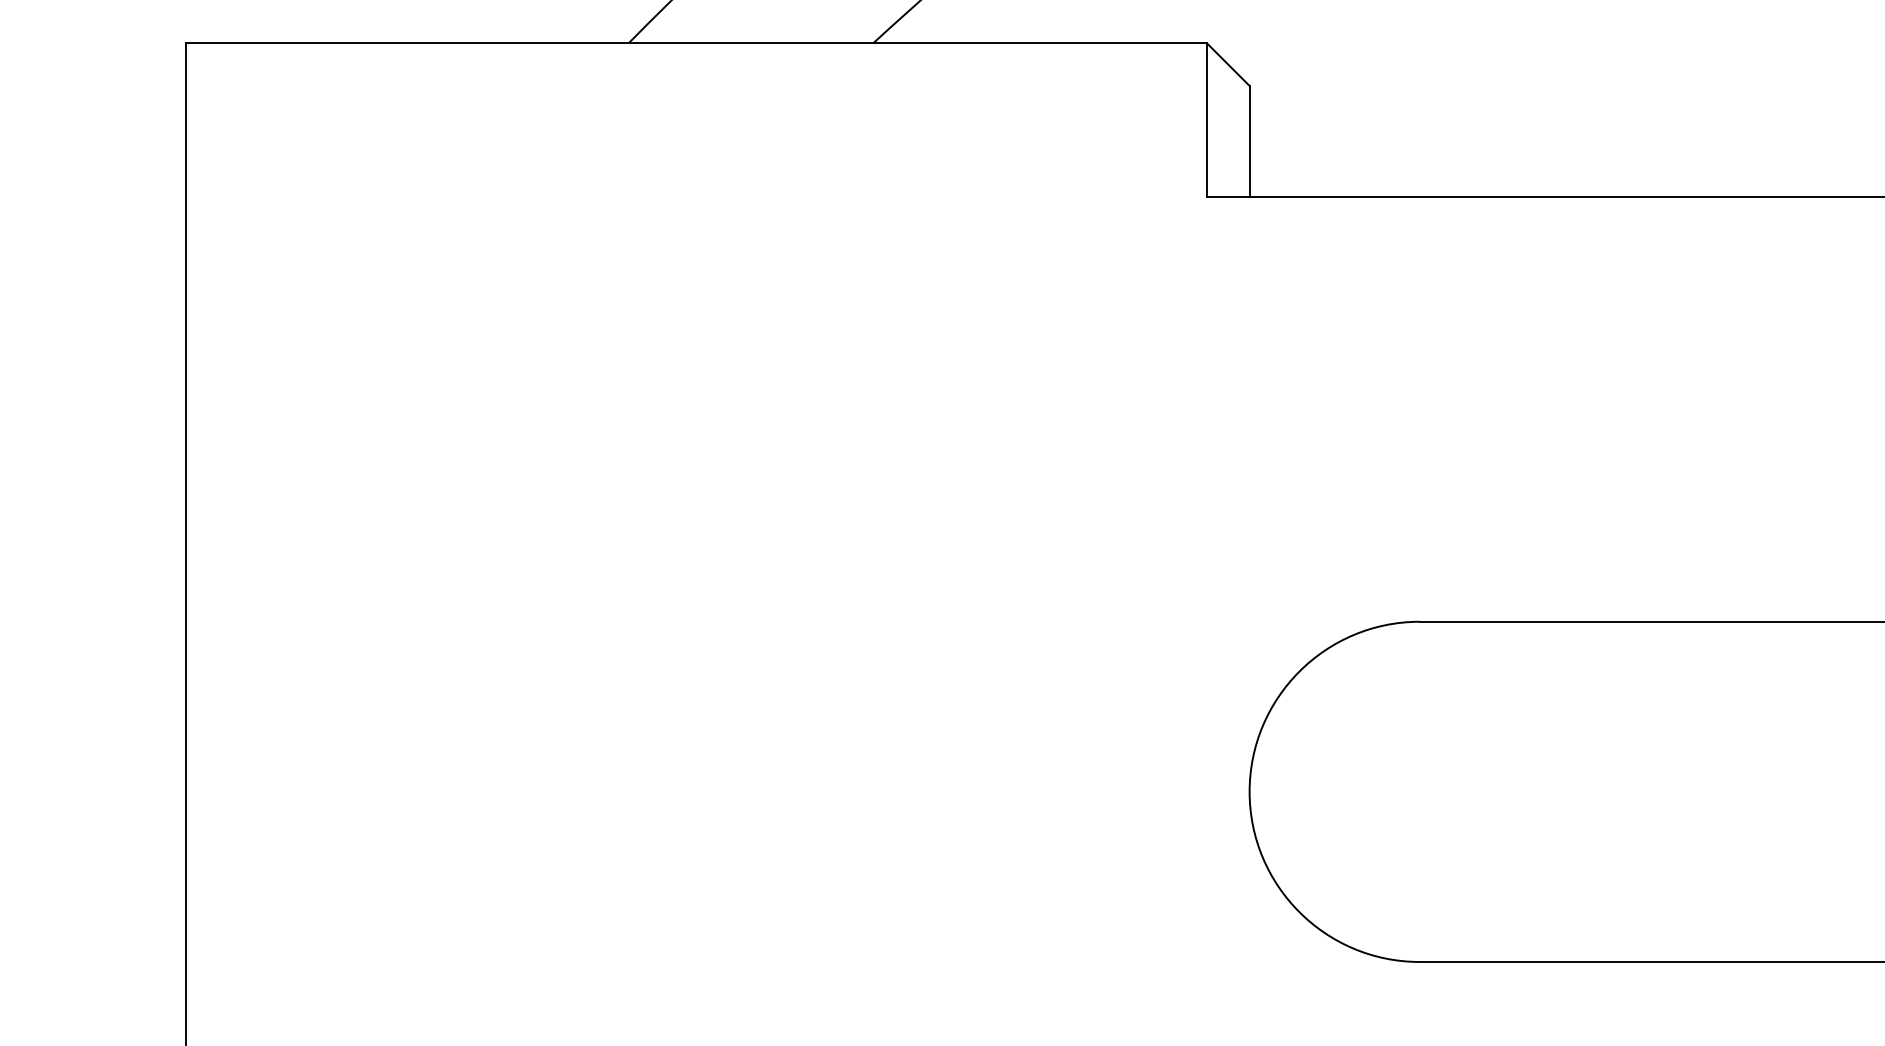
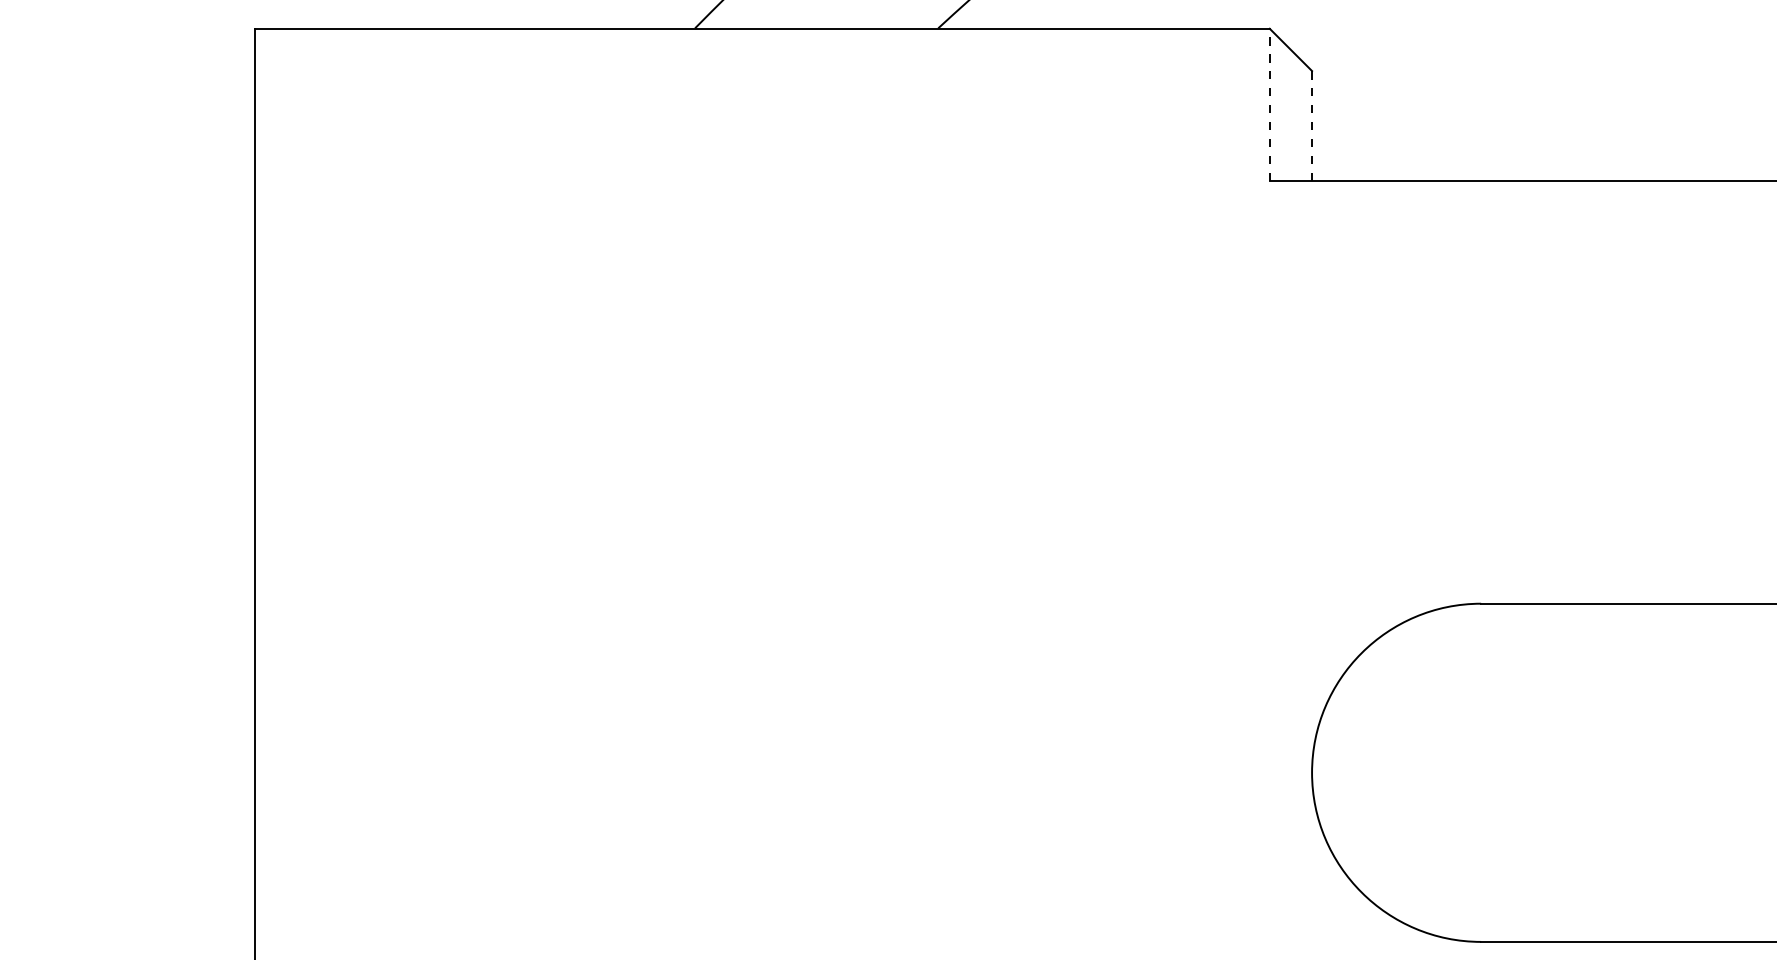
line: (1207, 119) -> (1270, 104), solid -> dashed
line: (1249, 141) -> (1311, 126), solid -> dashed

